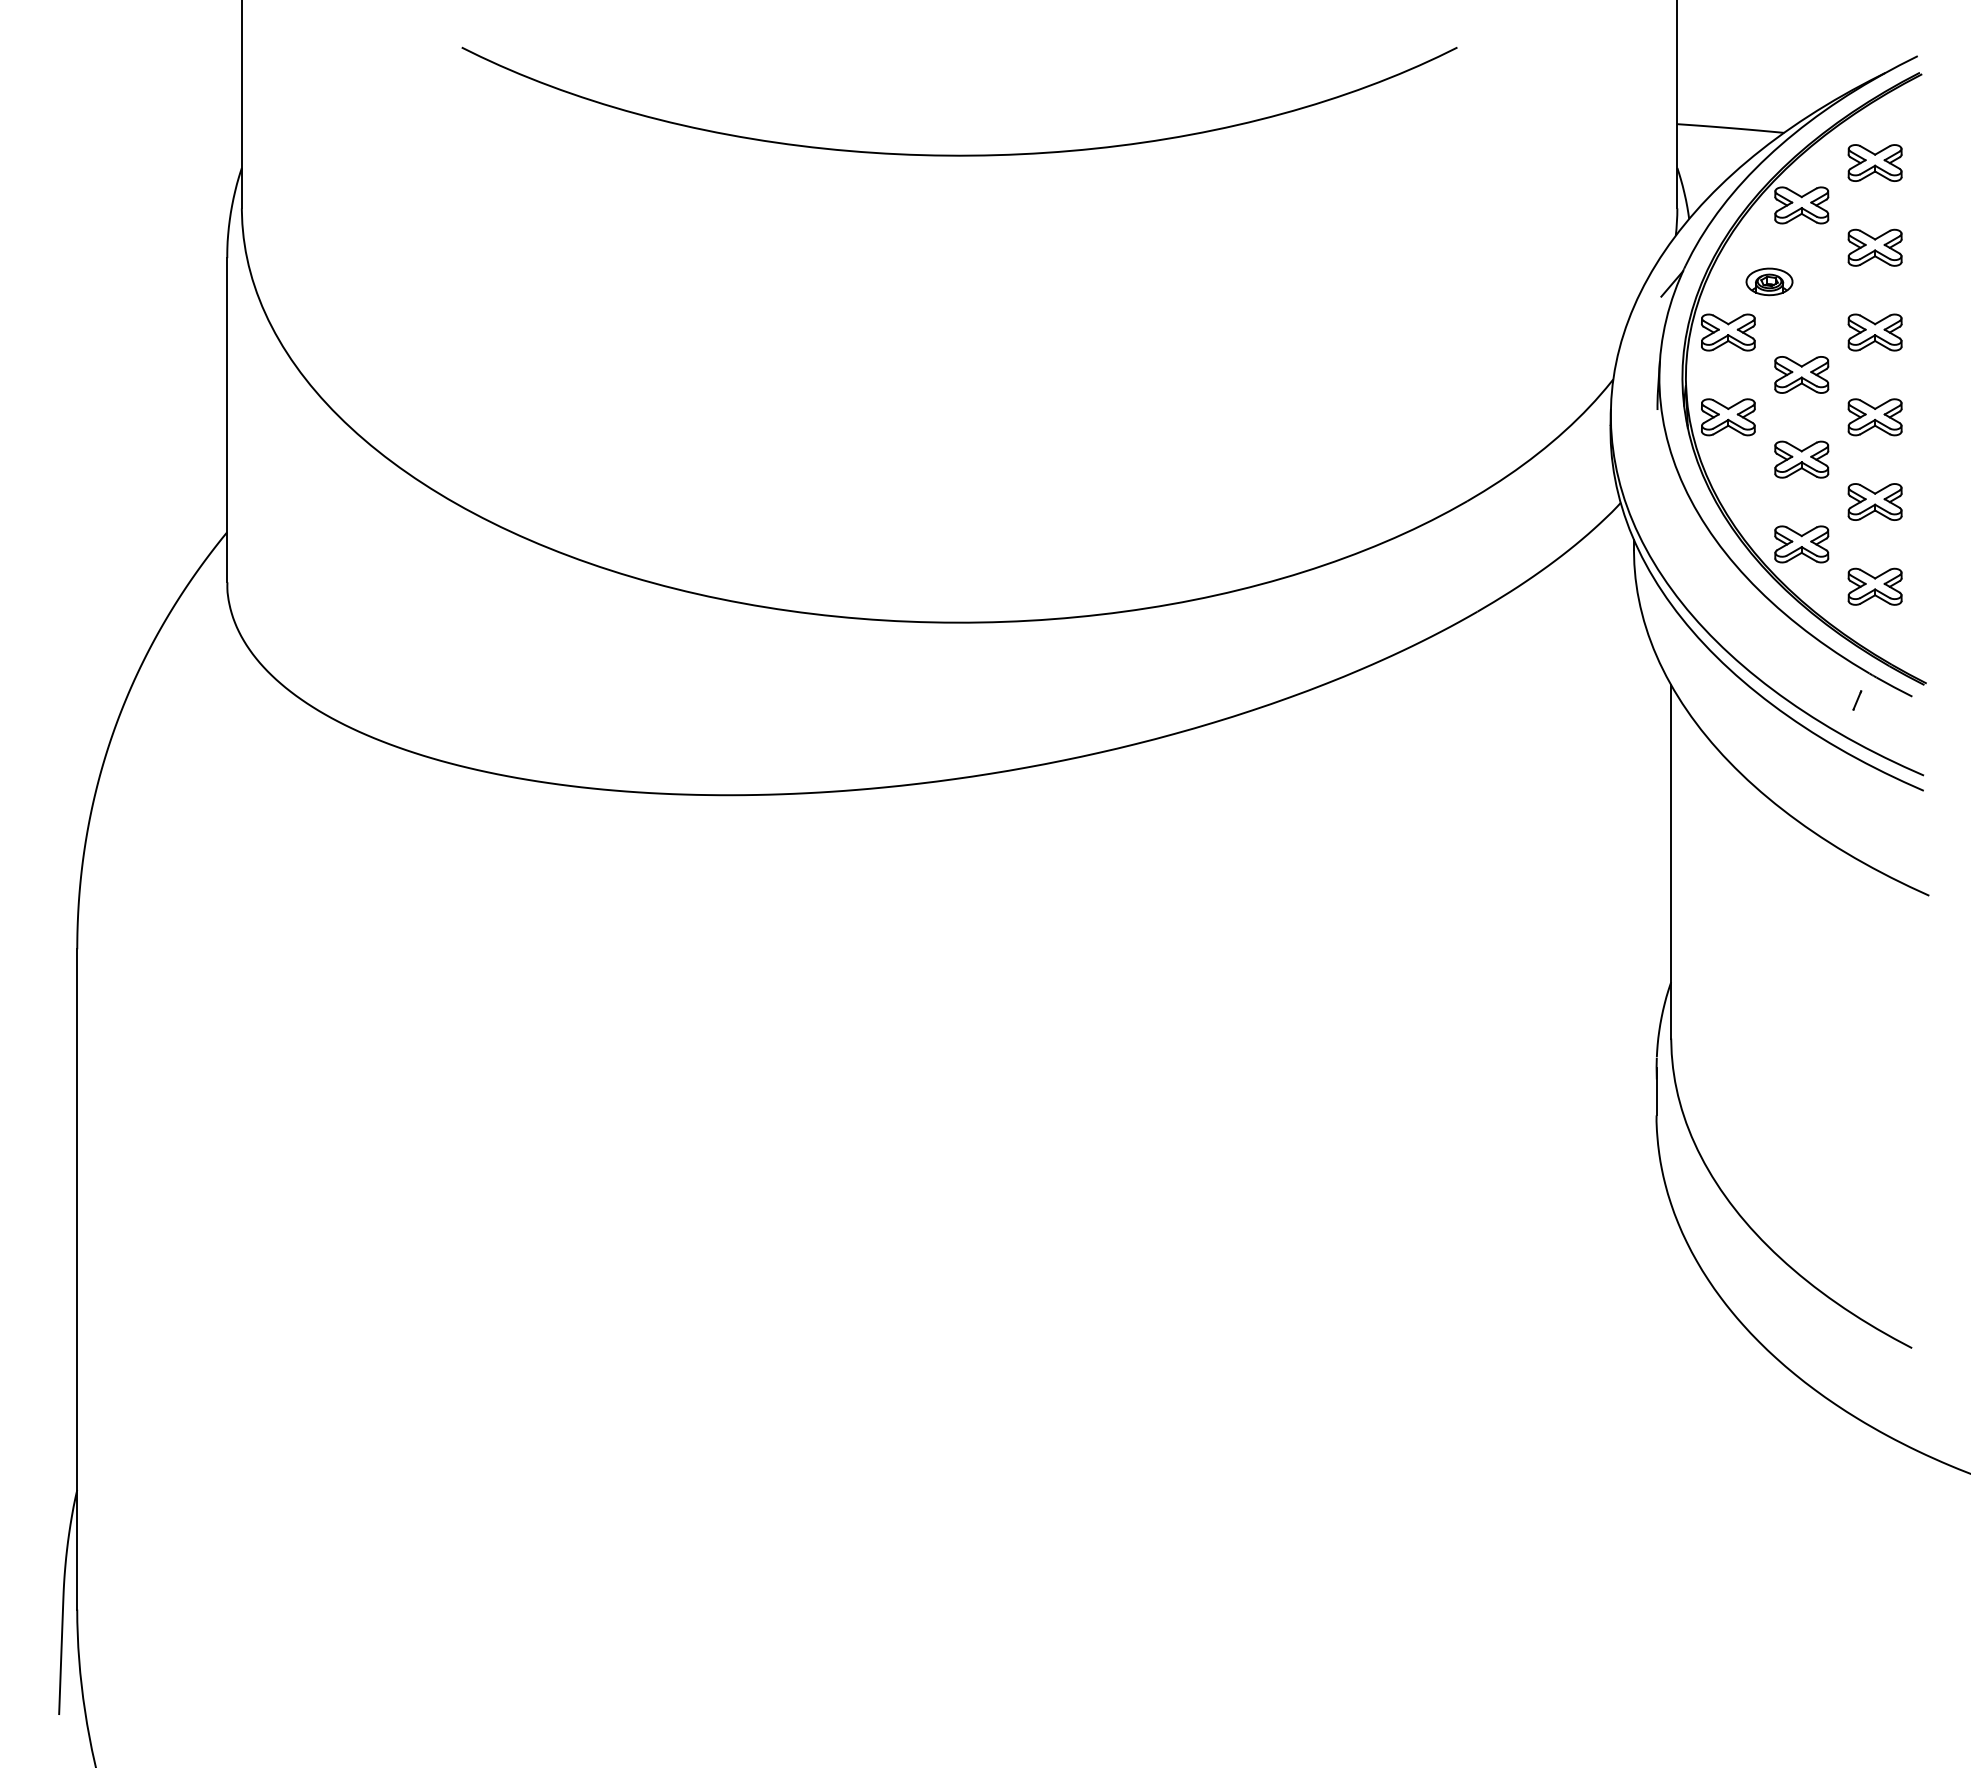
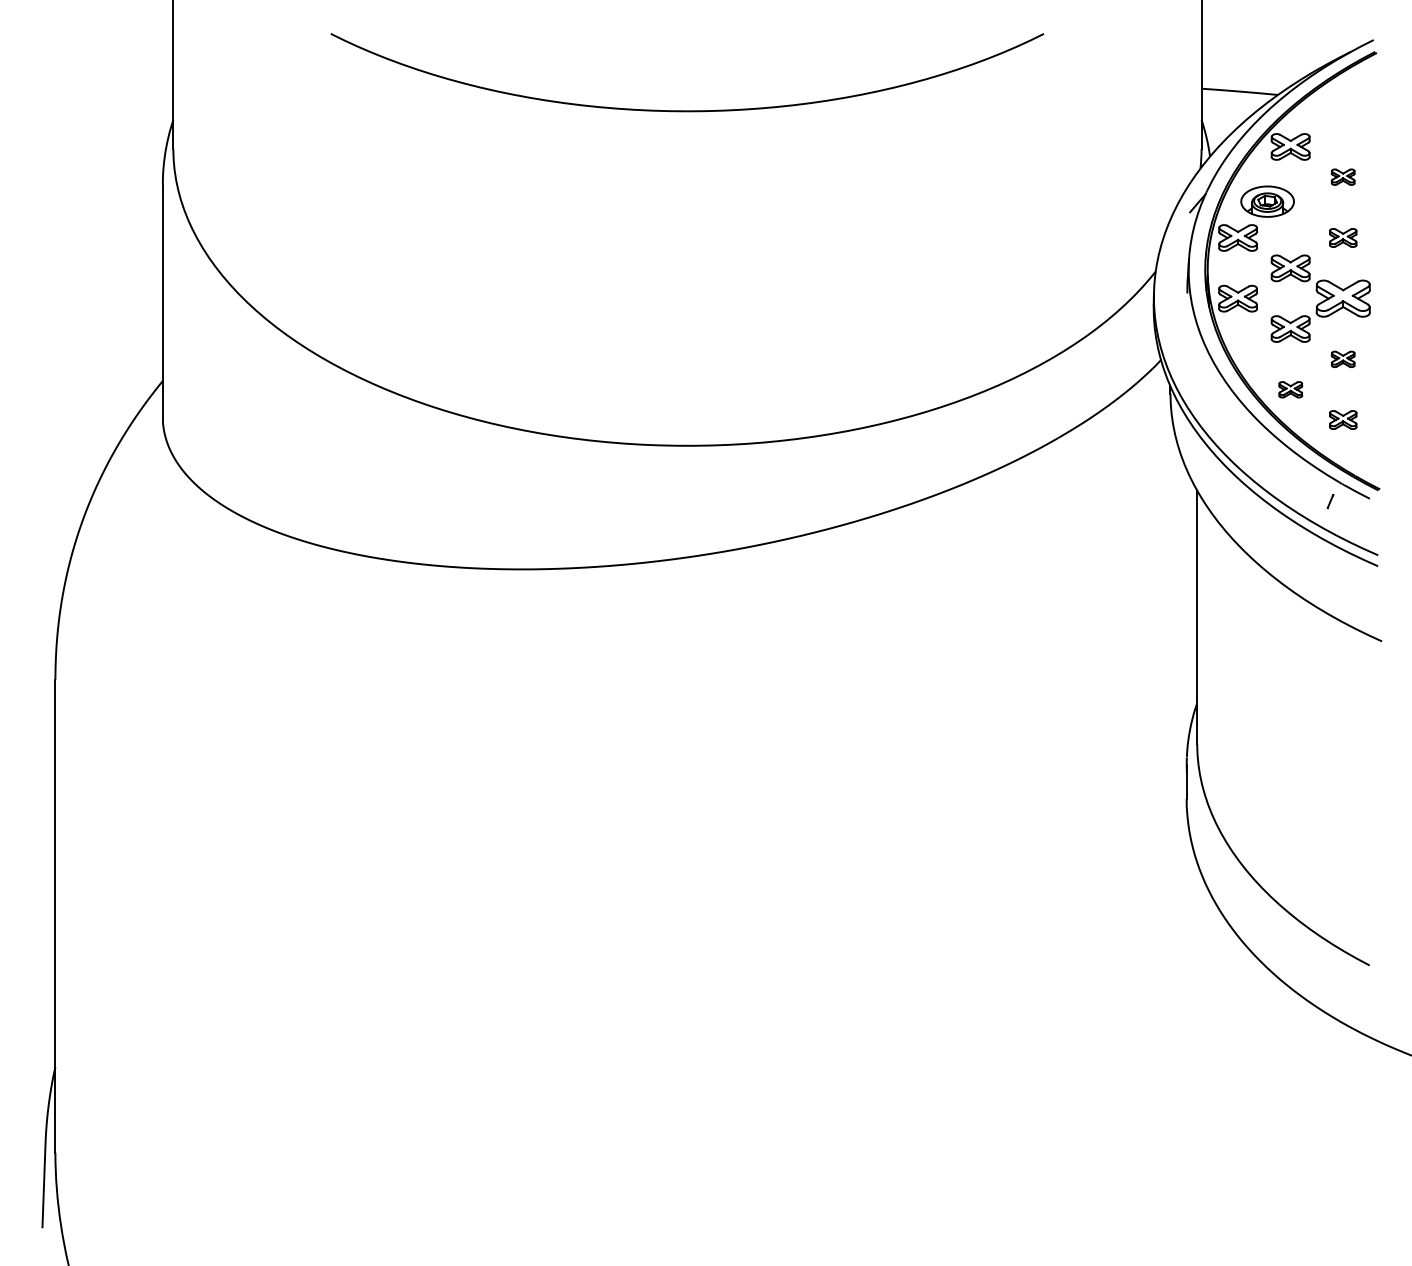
part: (1874, 162) -> (1342, 116), removed
part: (1874, 247) -> (1342, 177), size x0.6
part: (1769, 281) -> (1267, 201), size x1.6
part: (1874, 332) -> (1342, 237), size x0.7
part: (1874, 417) -> (1342, 298), size x1.4
part: (1874, 501) -> (1342, 359), size x0.6
part: (1801, 544) -> (1290, 389), size x0.6
part: (1874, 586) -> (1342, 419), size x0.7

